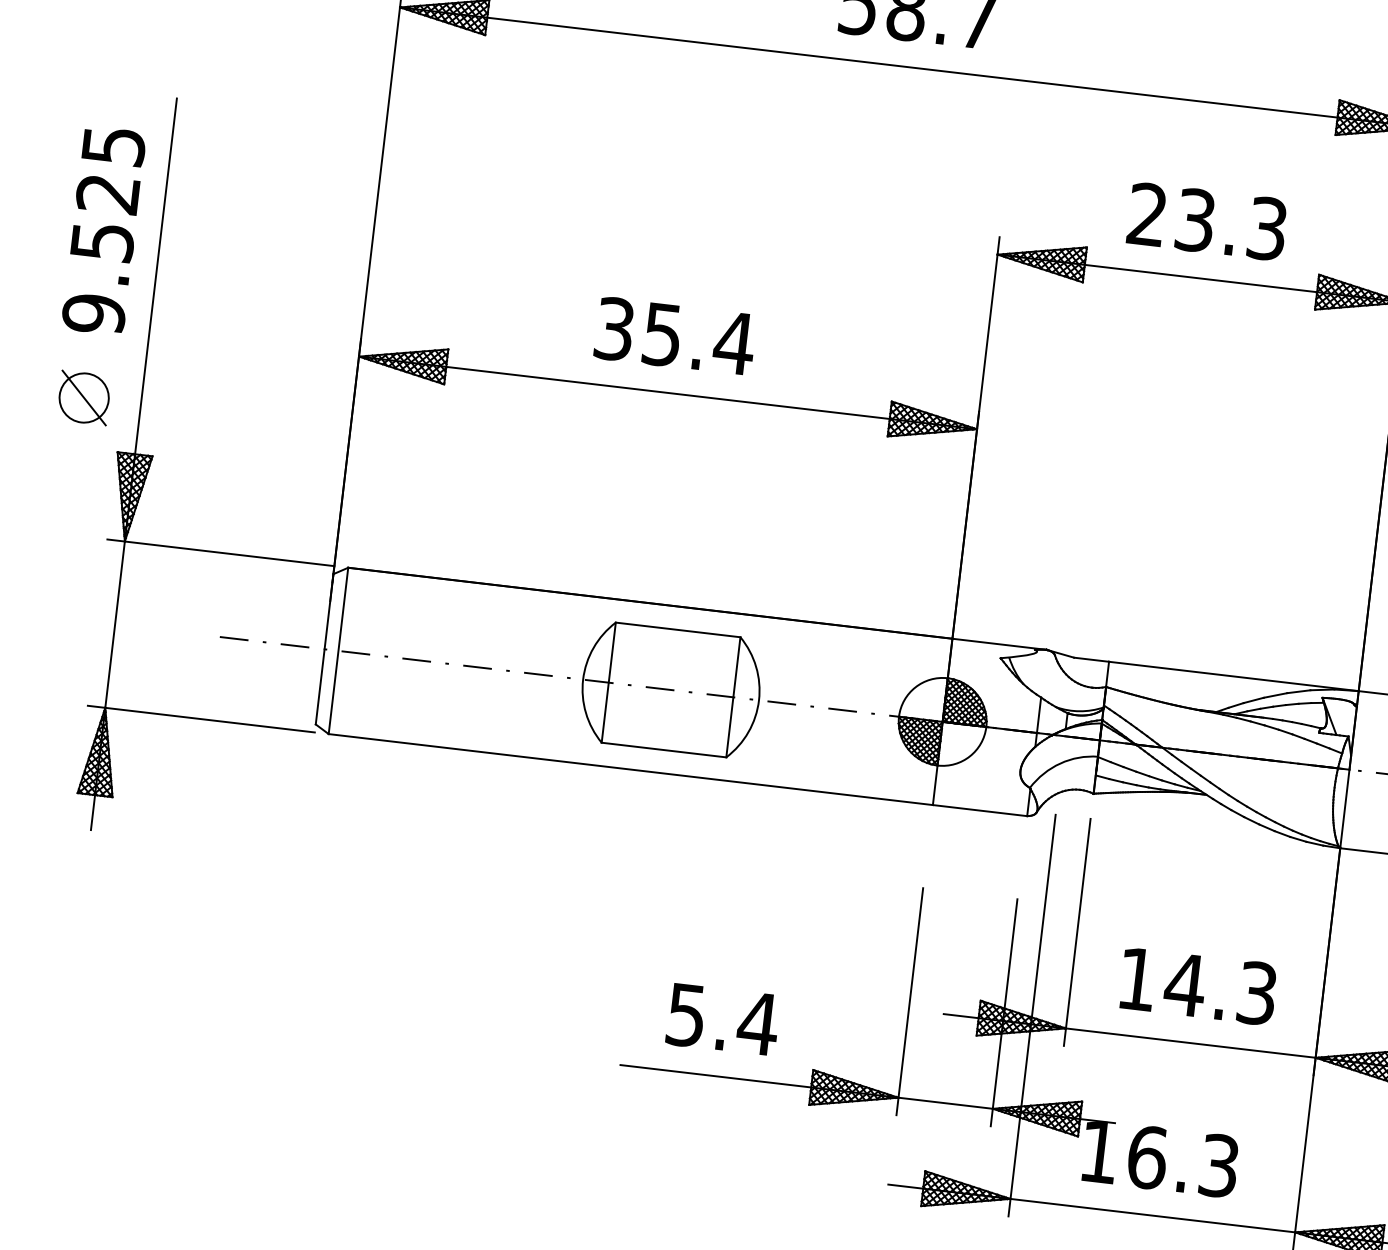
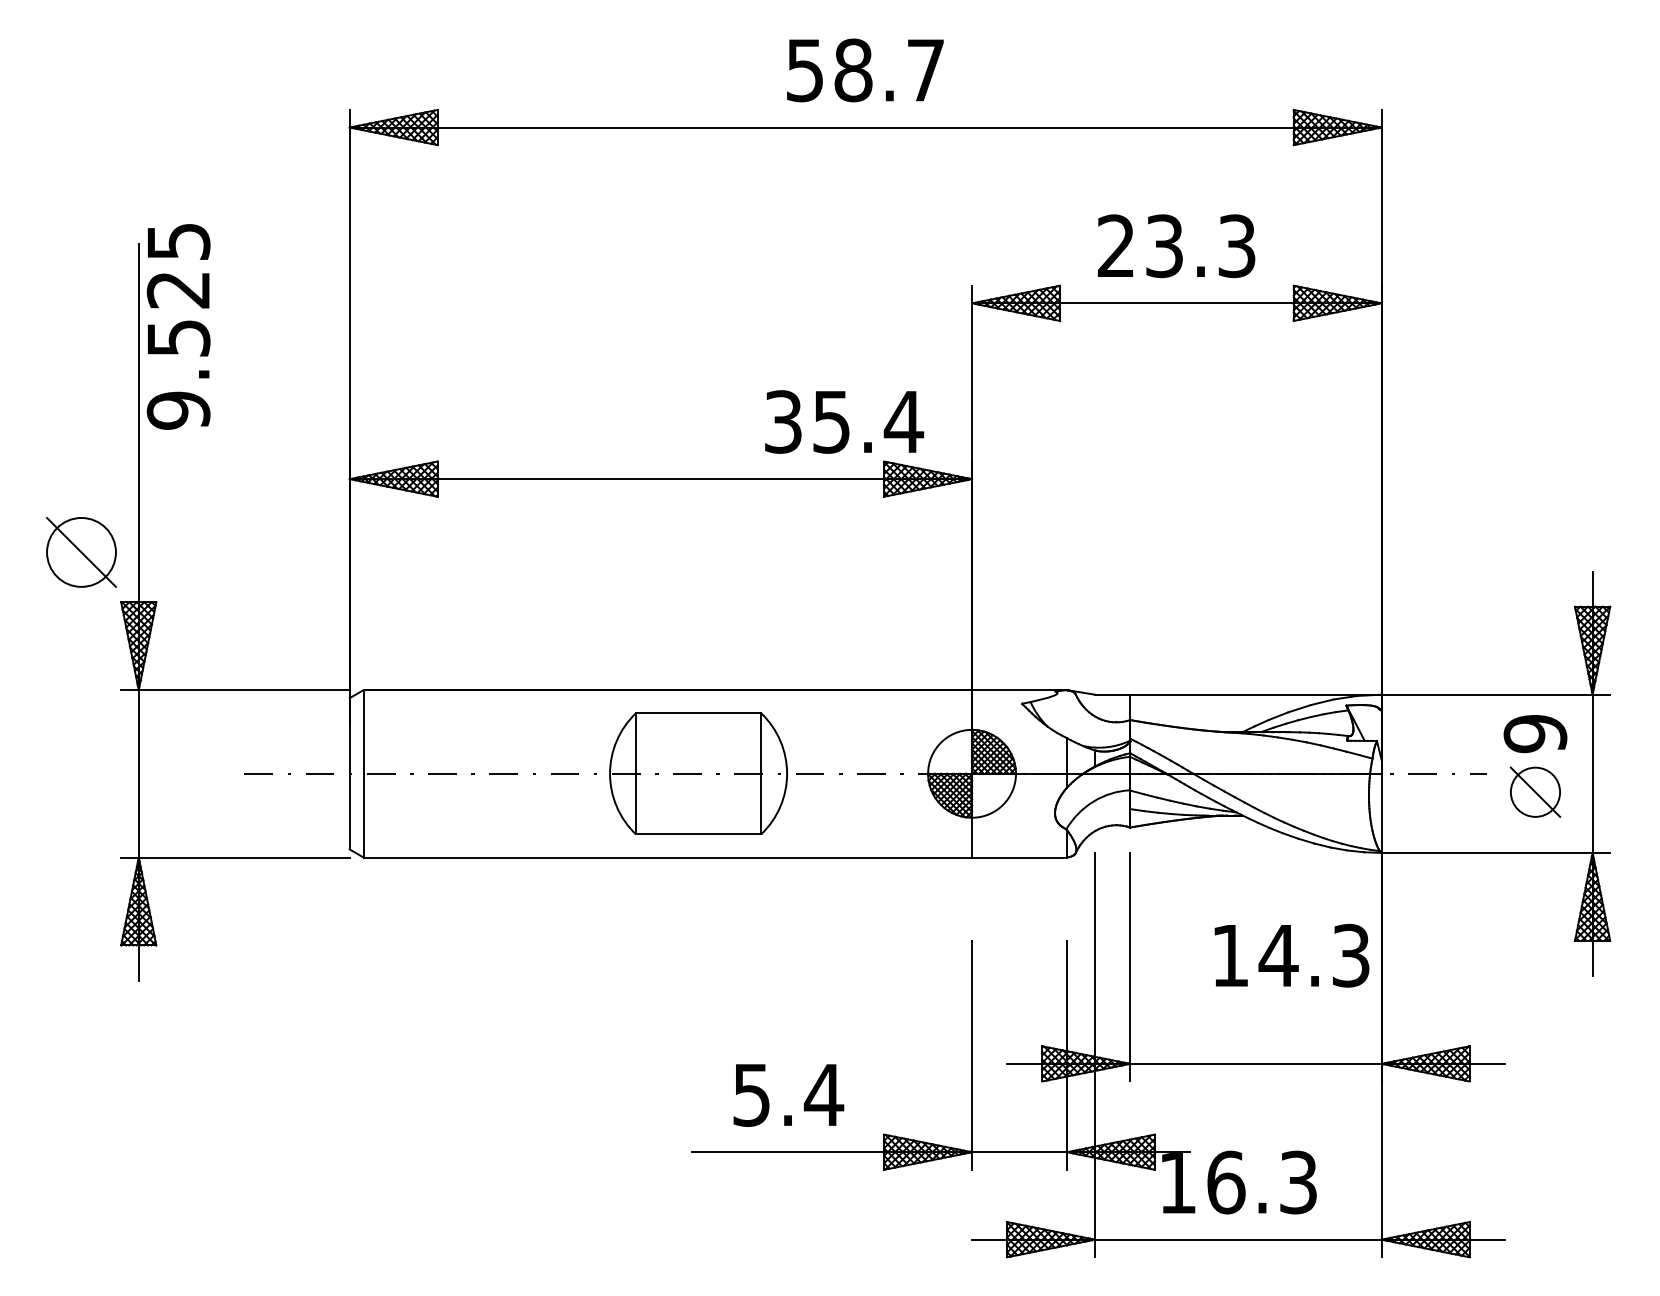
text: (103, 230) -> (178, 326), moved
text: (675, 335) -> (844, 421), moved
part: (84, 397) -> (81, 551), size x1.4
text: (1198, 986) -> (1291, 955), moved

